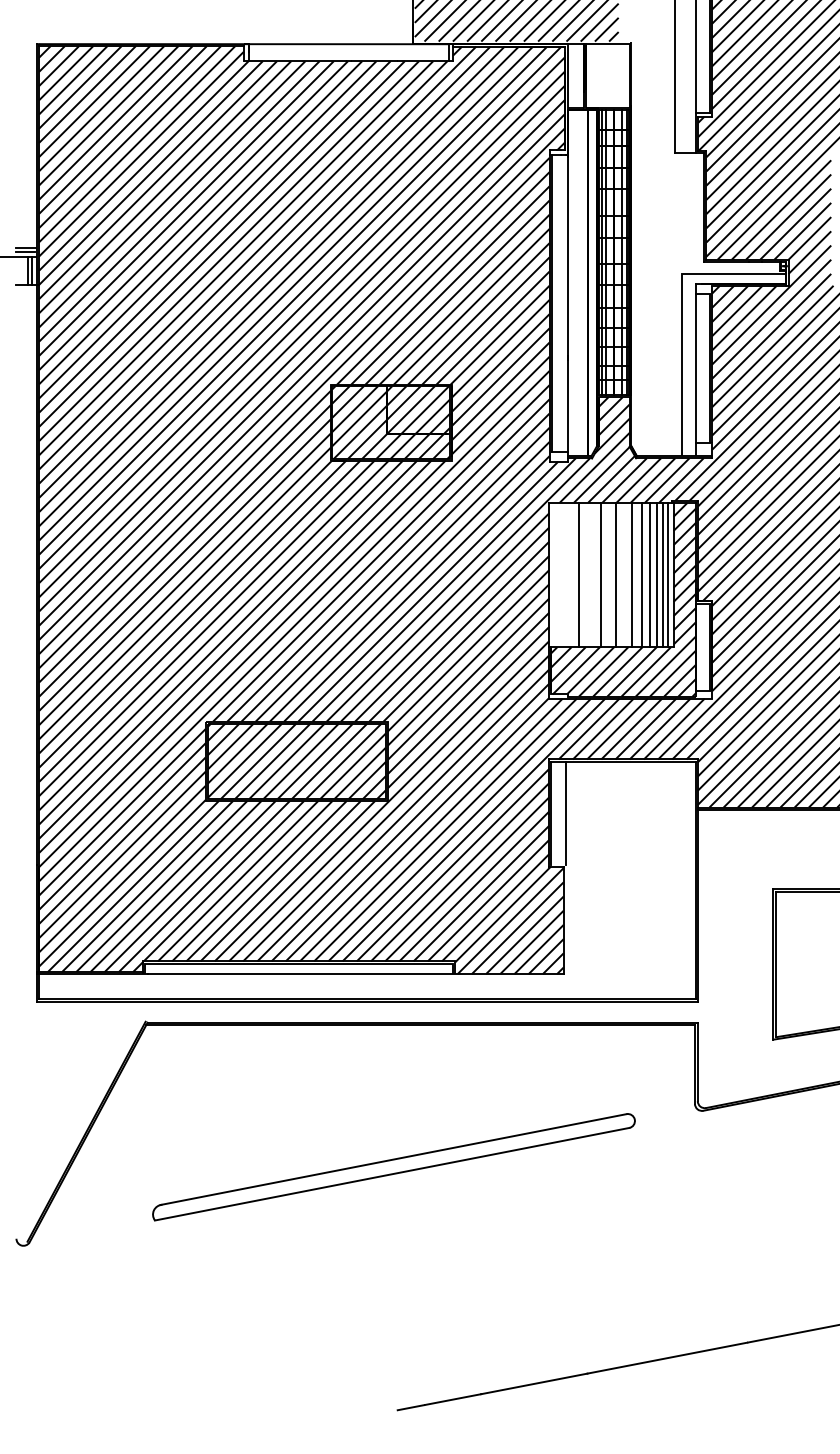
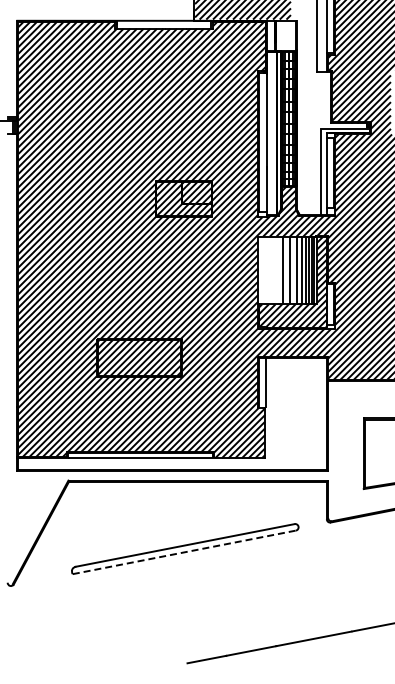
line: (579, 574) -> (272, 270), removed
line: (392, 1174) -> (184, 552), solid -> dashed

